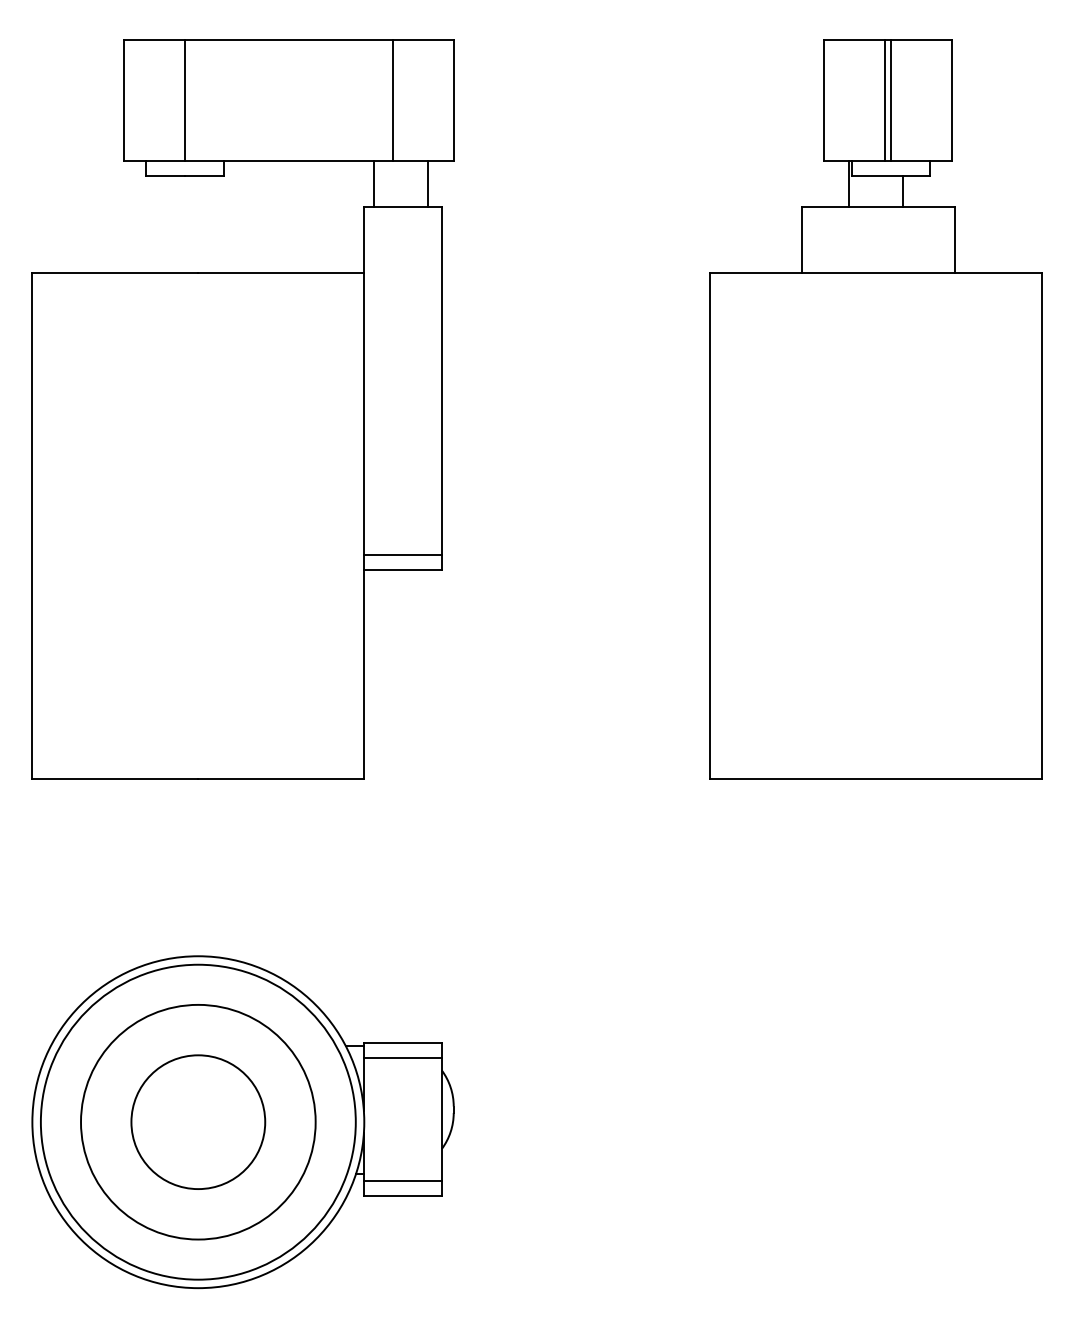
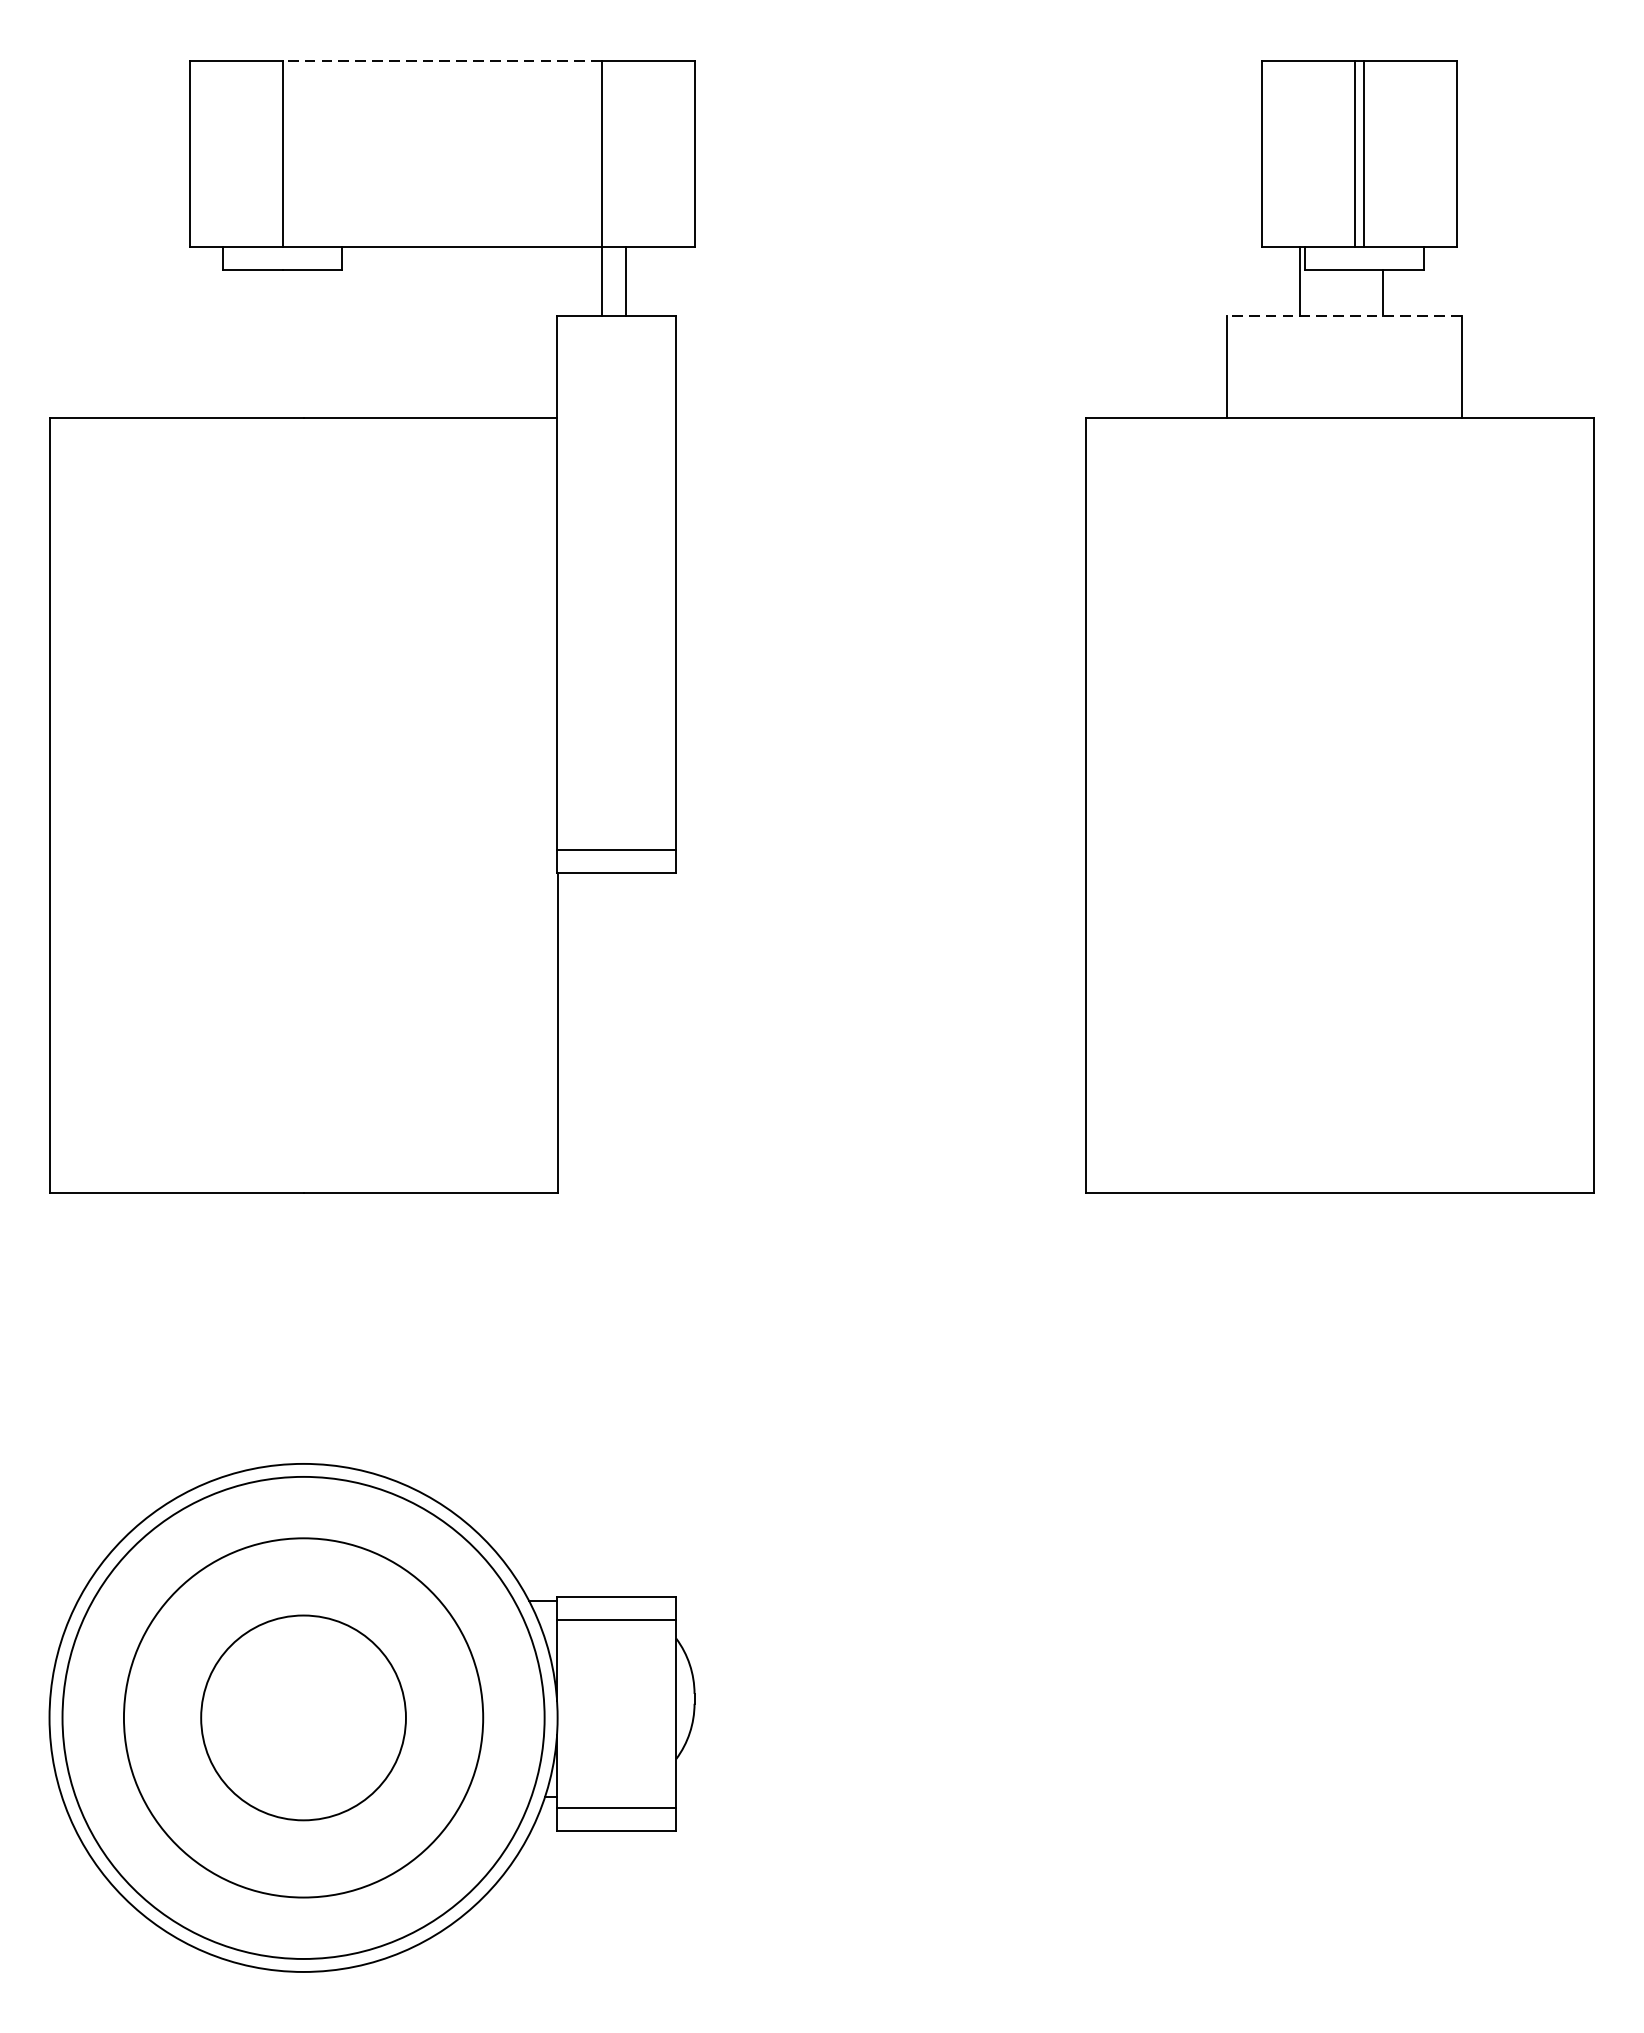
line: (288, 39) -> (441, 60), solid -> dashed
line: (374, 183) -> (626, 280), moved
line: (428, 183) -> (602, 280), moved
line: (878, 206) -> (1344, 316), solid -> dashed

